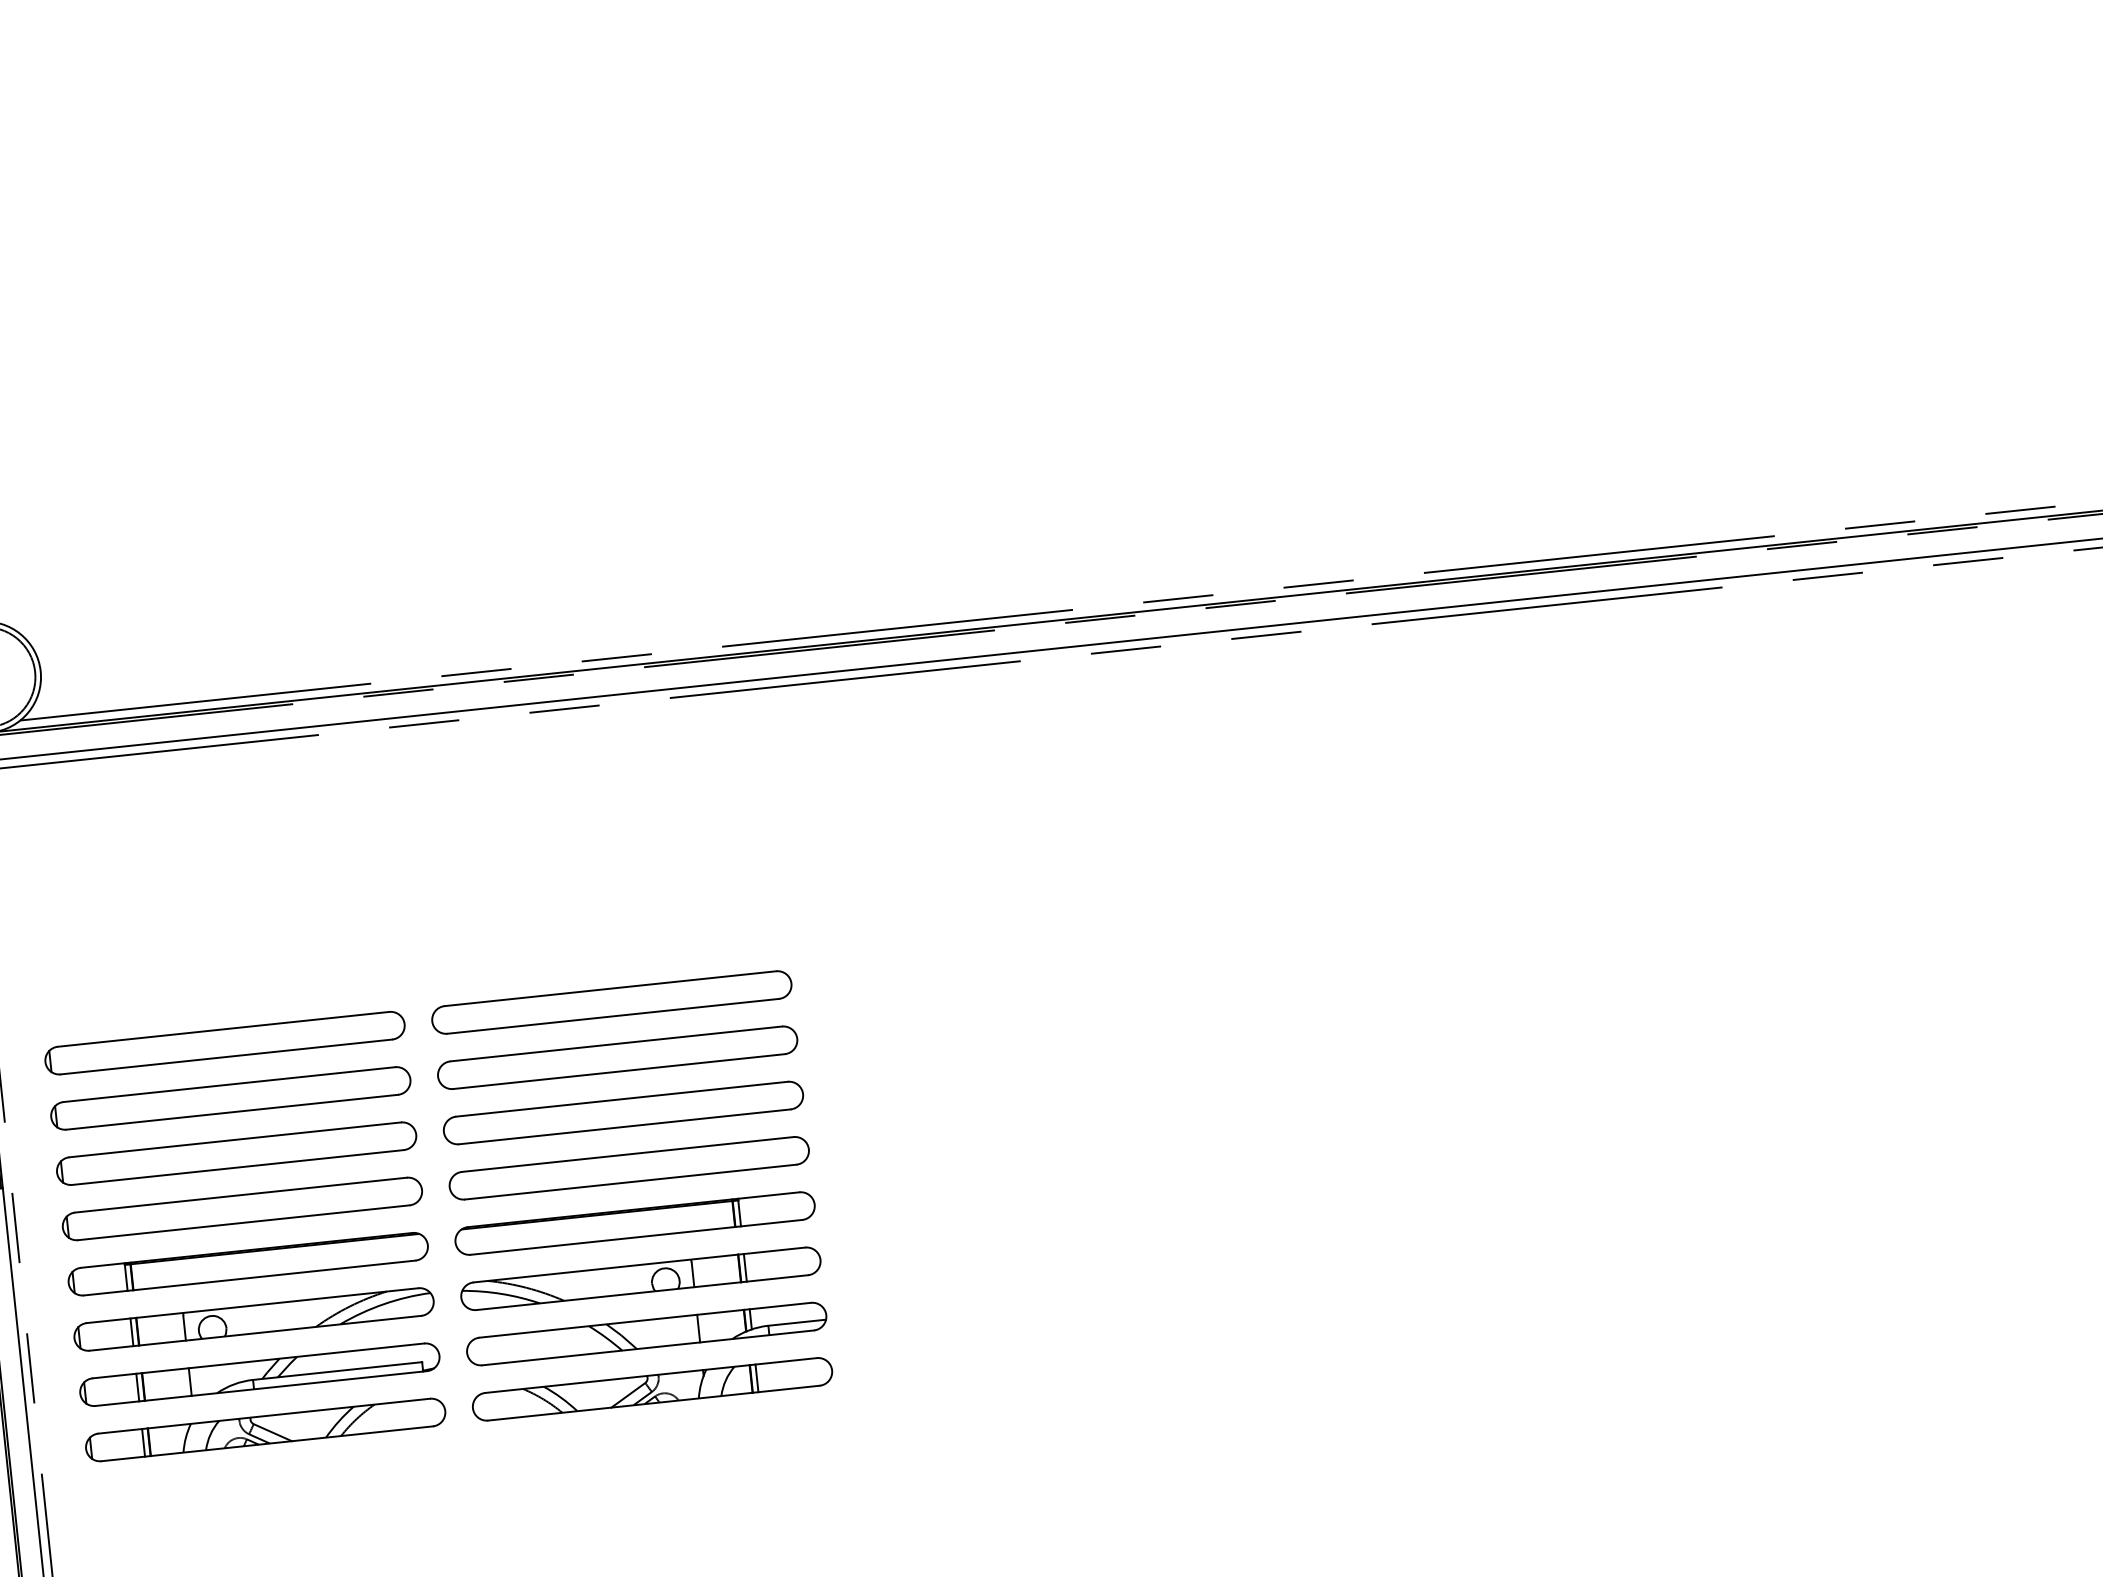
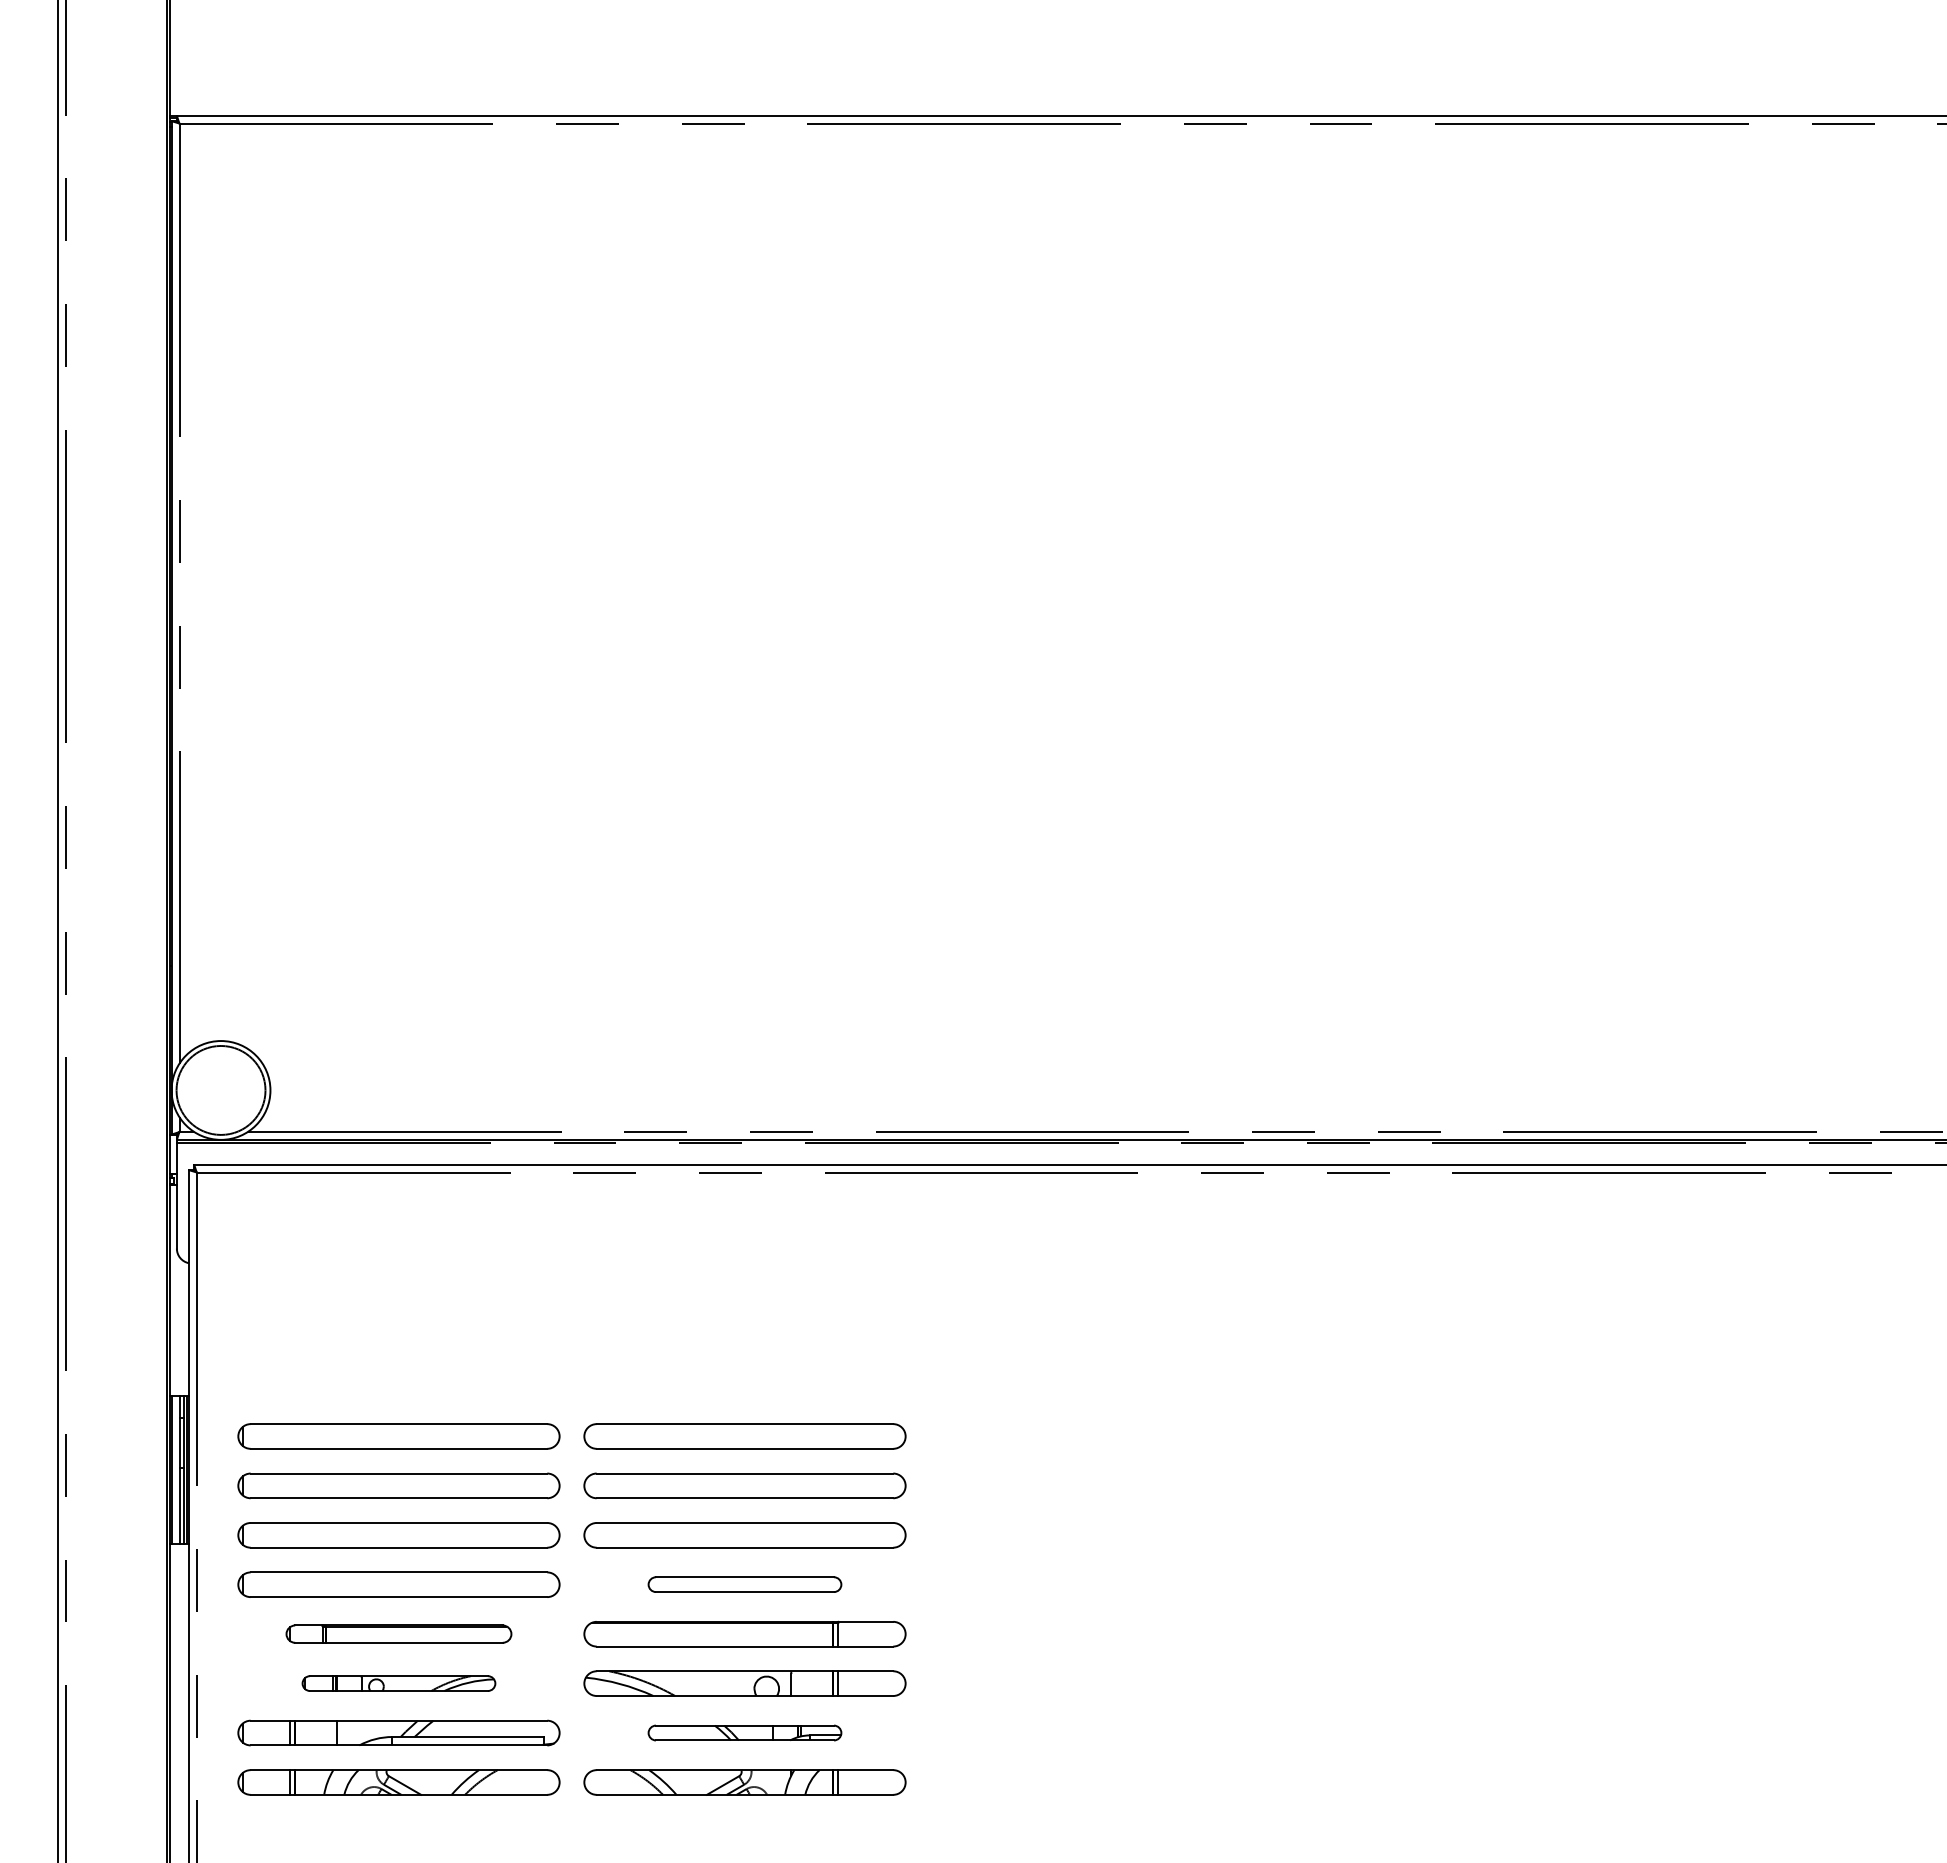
part: (628, 1168) -> (744, 1584), size x0.6
part: (247, 1263) -> (398, 1633), size x0.7
part: (253, 1319) -> (398, 1683), size x0.6
part: (646, 1333) -> (744, 1732), size x0.6

